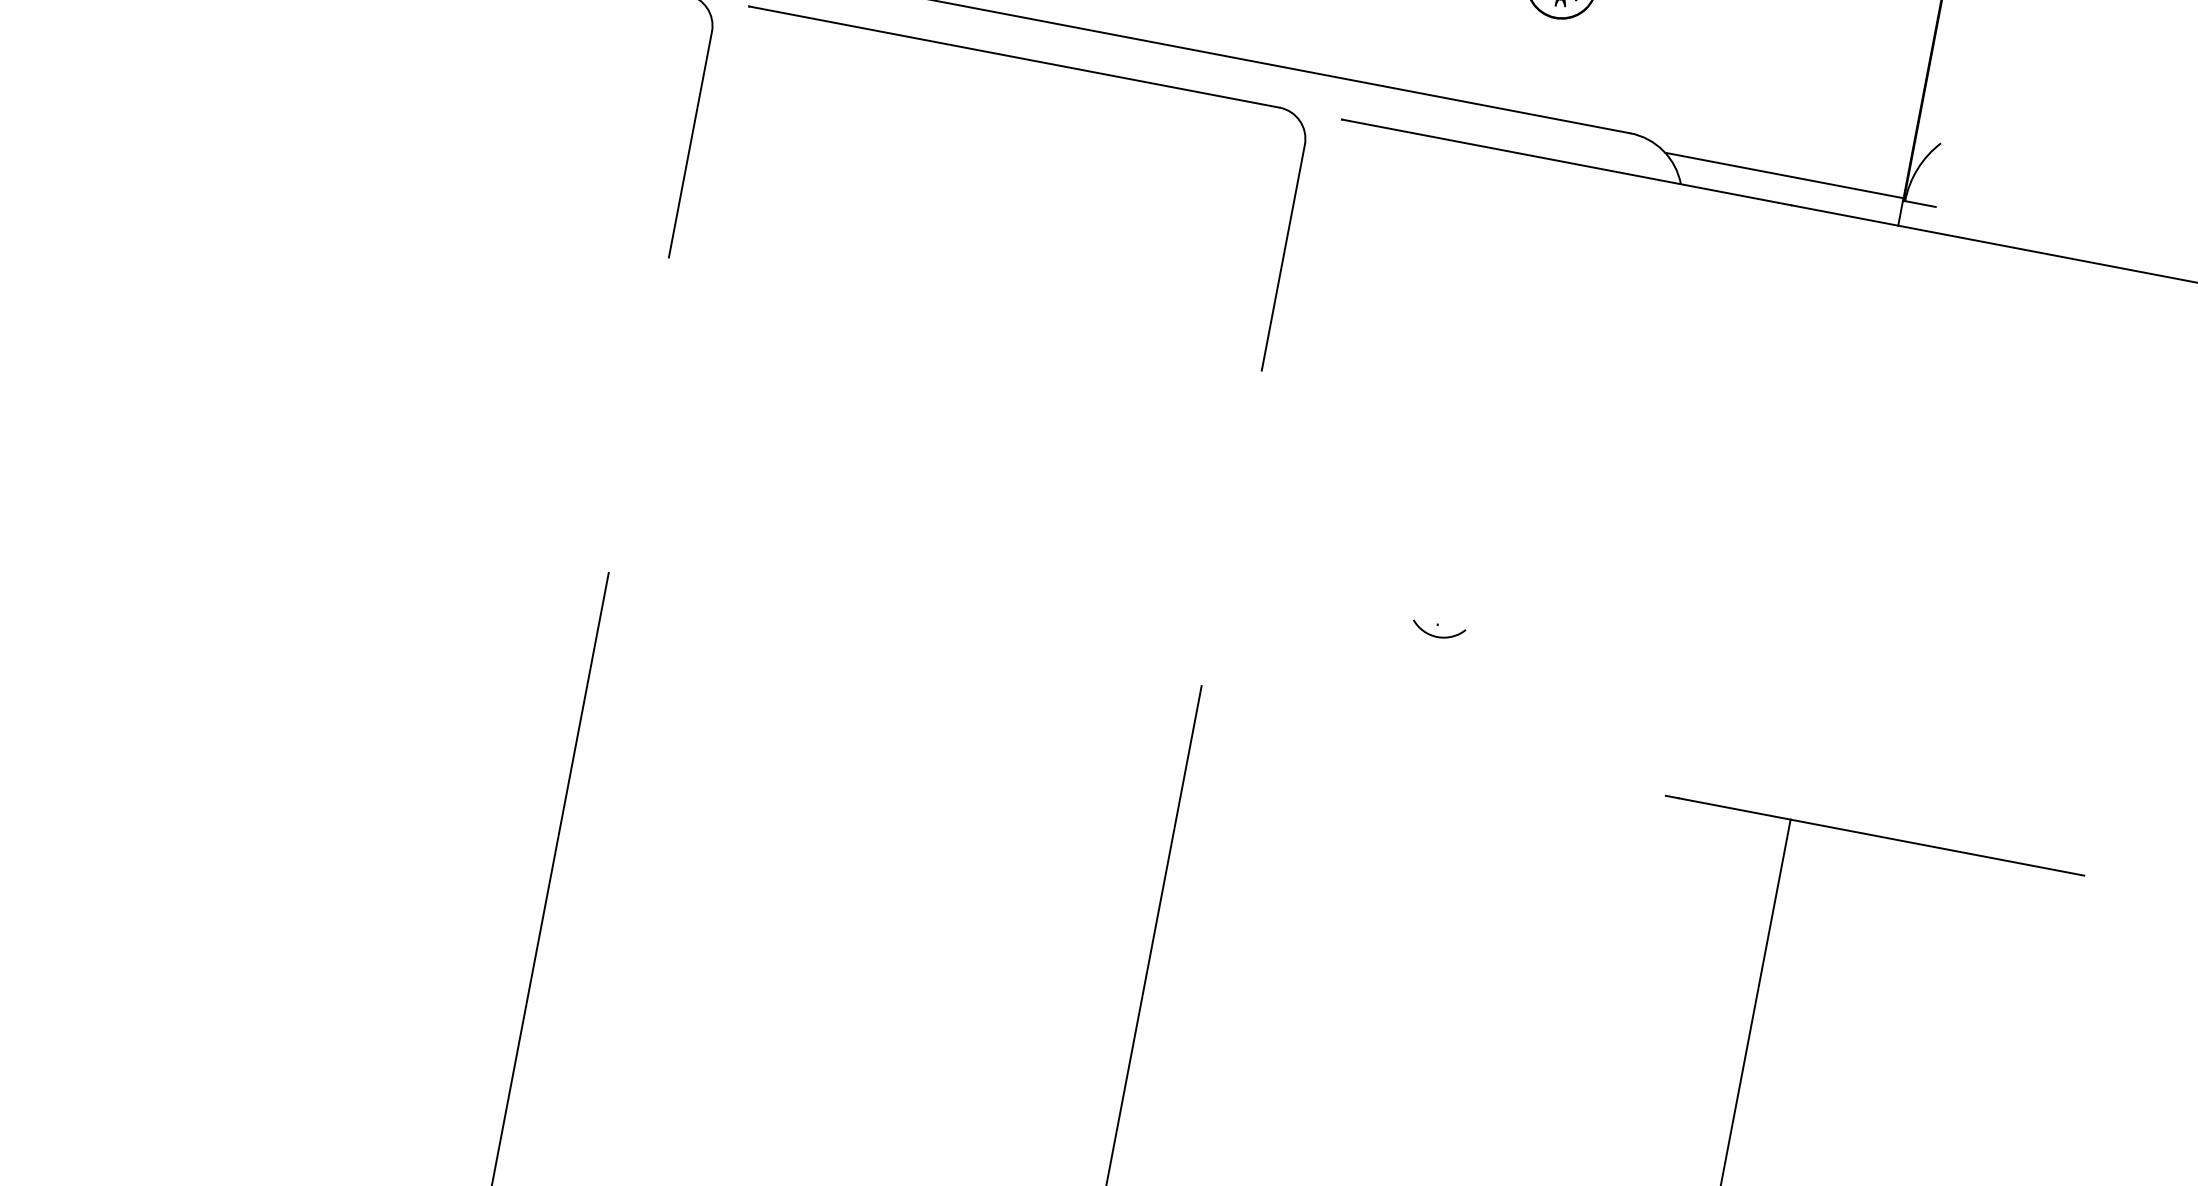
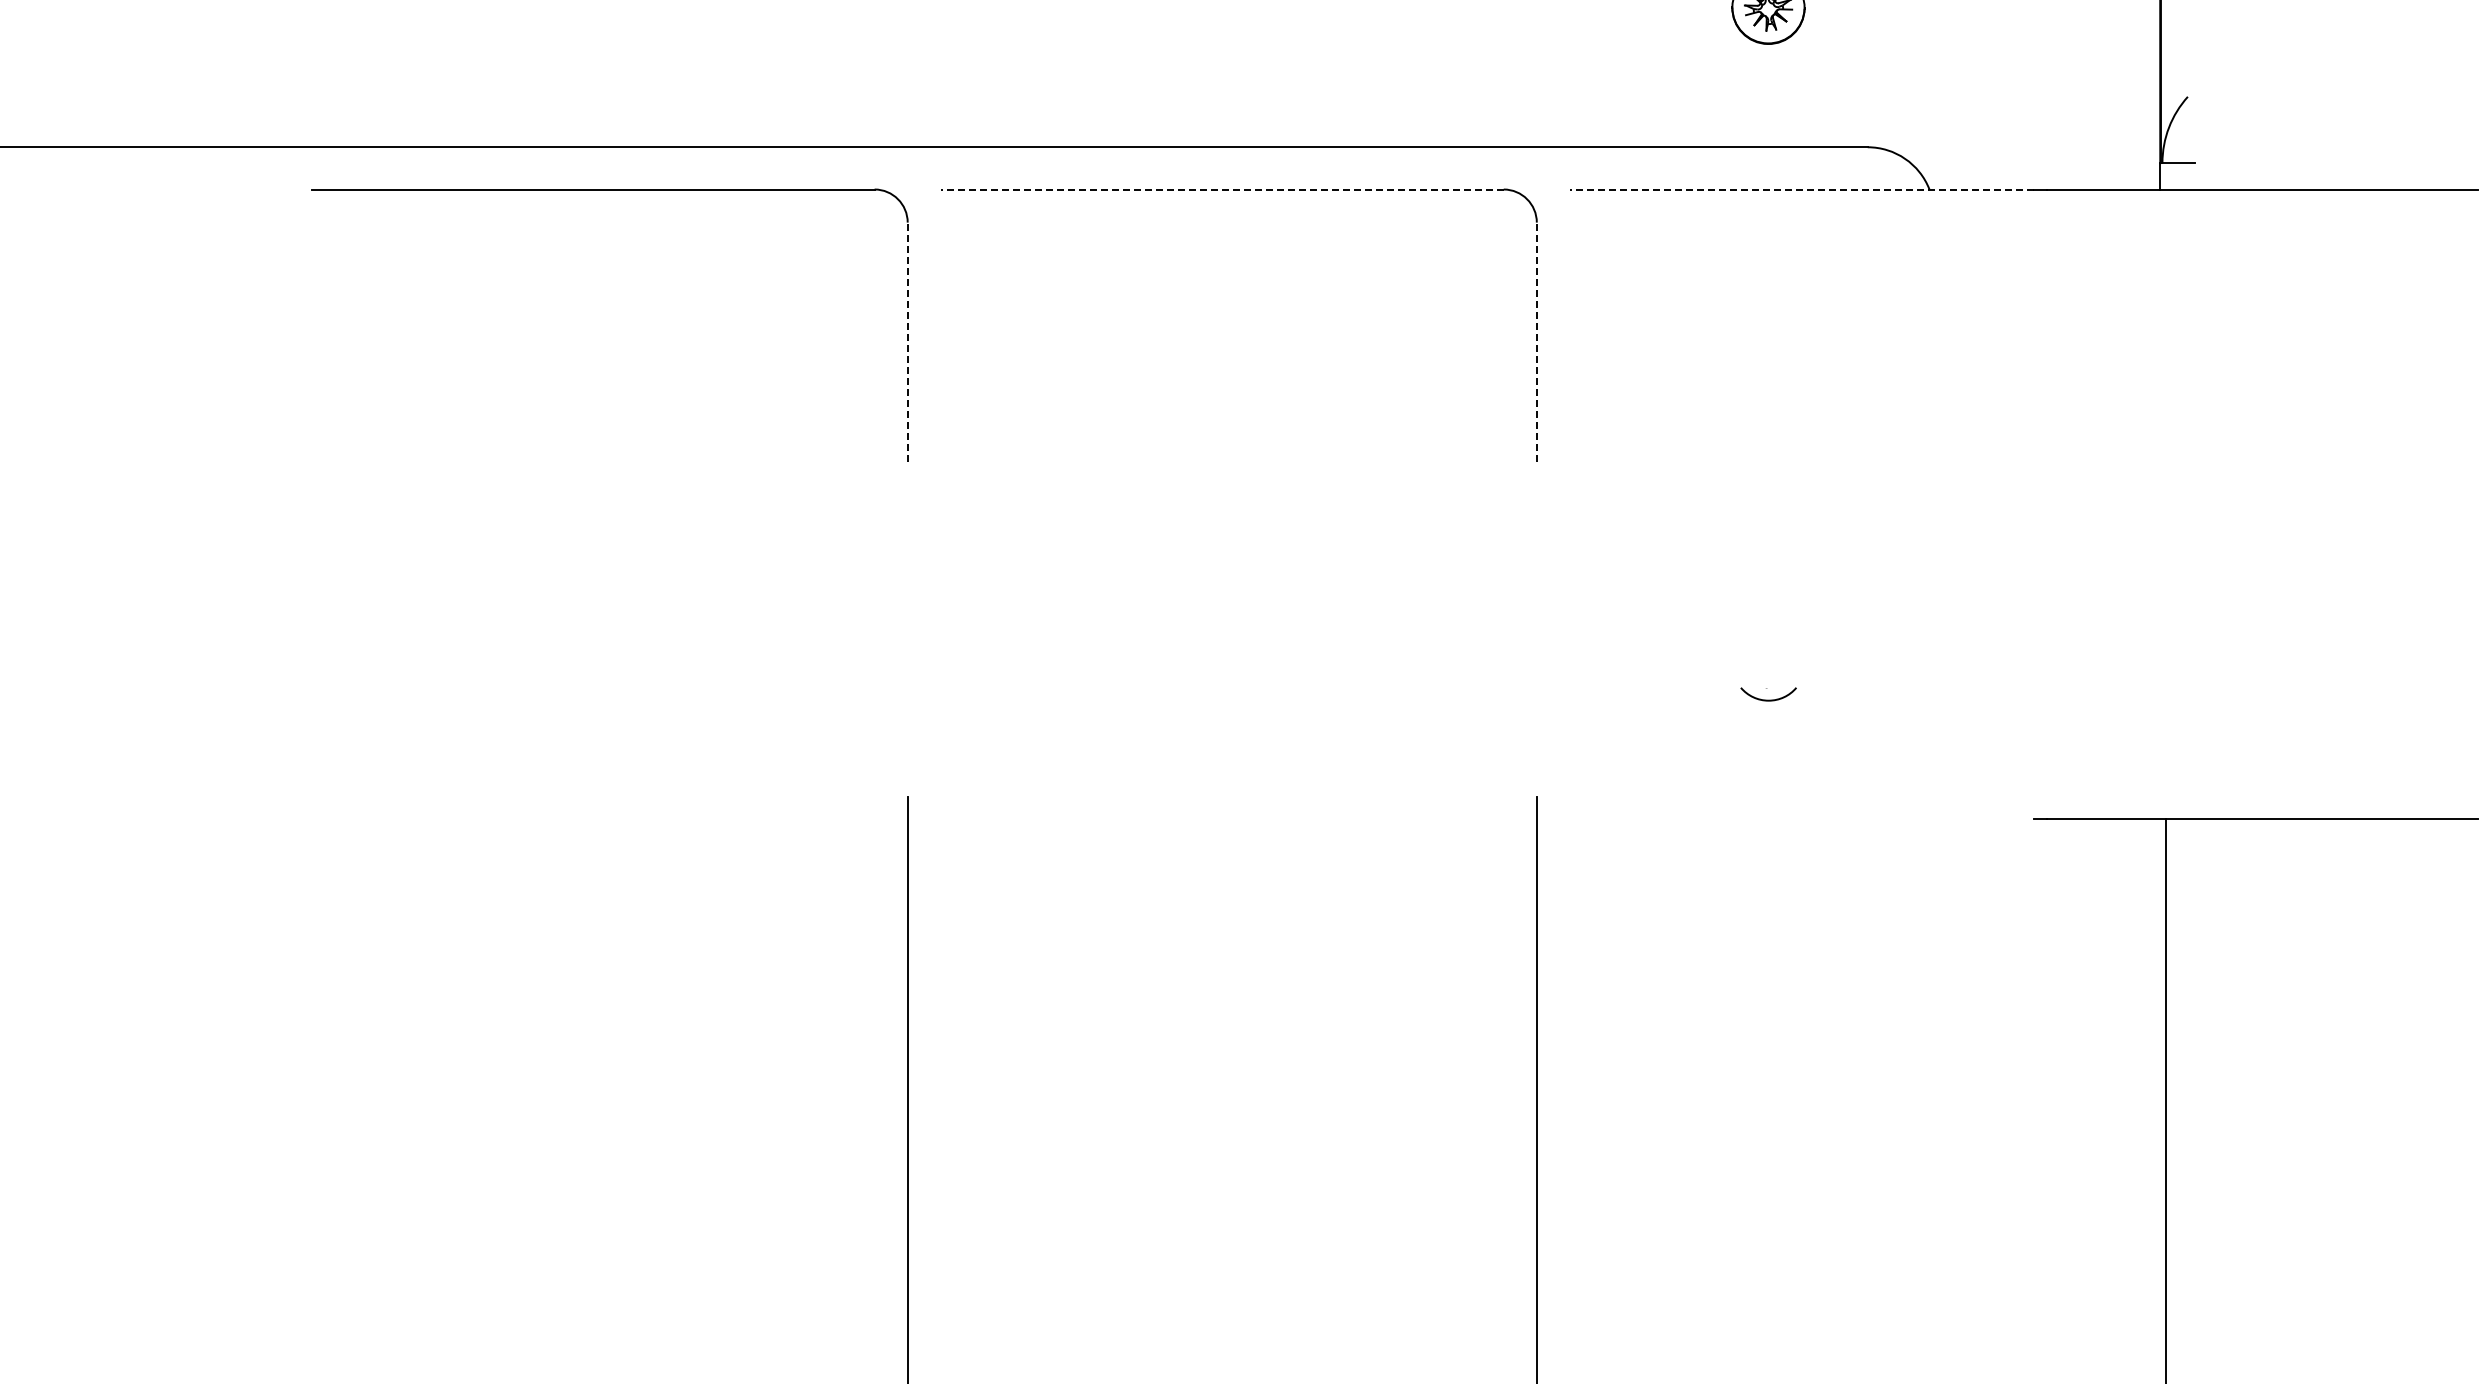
line: (1013, 56) -> (1221, 189), solid -> dashed
line: (690, 144) -> (907, 342), solid -> dashed
line: (1560, 161) -> (1801, 189), solid -> dashed
line: (1784, 175) -> (2033, 160), removed
line: (1283, 257) -> (1536, 342), solid -> dashed

